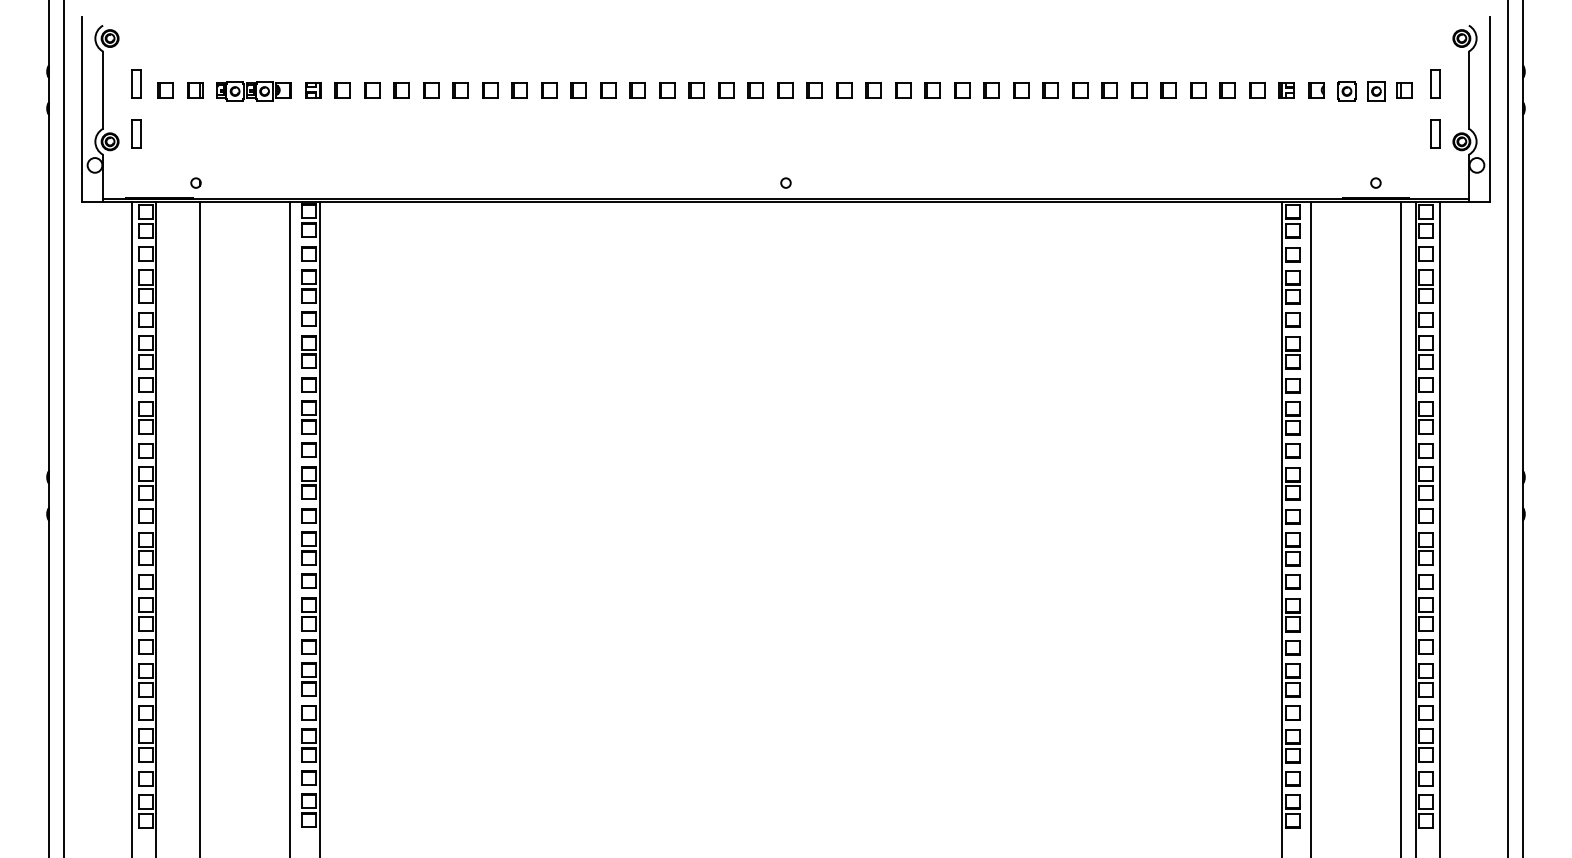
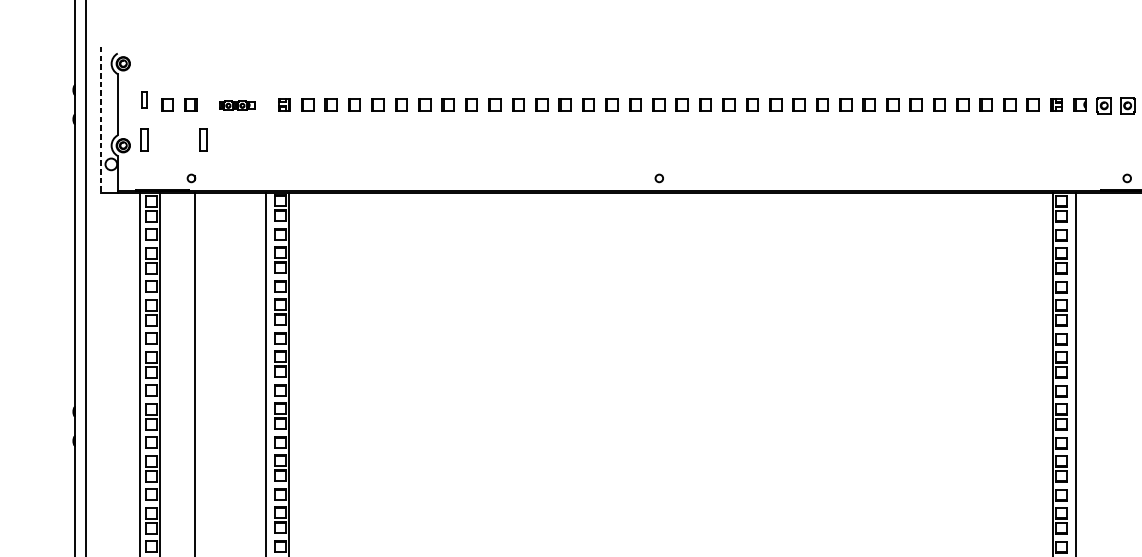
part: (136, 83) -> (144, 99), size x0.7
part: (253, 91) -> (237, 105), size x0.6
line: (81, 109) -> (100, 120), solid -> dashed
part: (211, 133) -> (203, 139), added

